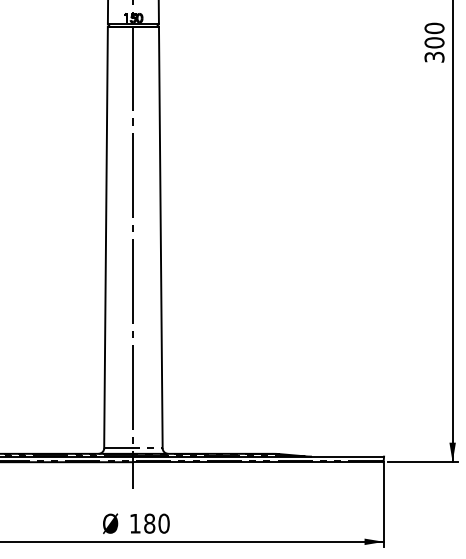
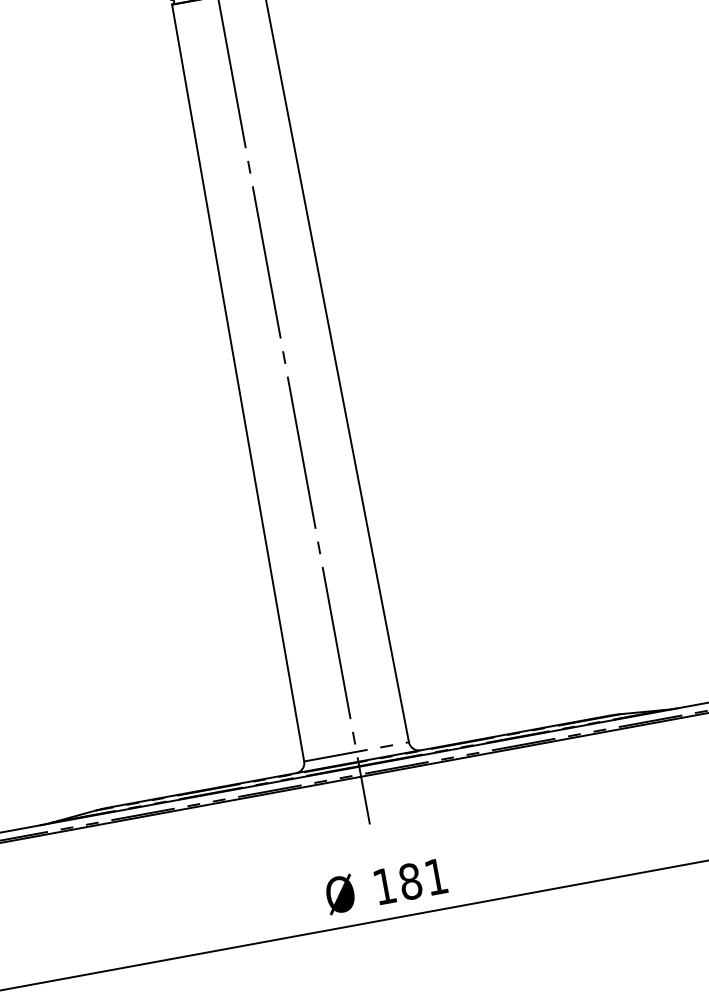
text: (163, 523) -> (435, 876), 180 -> 181

